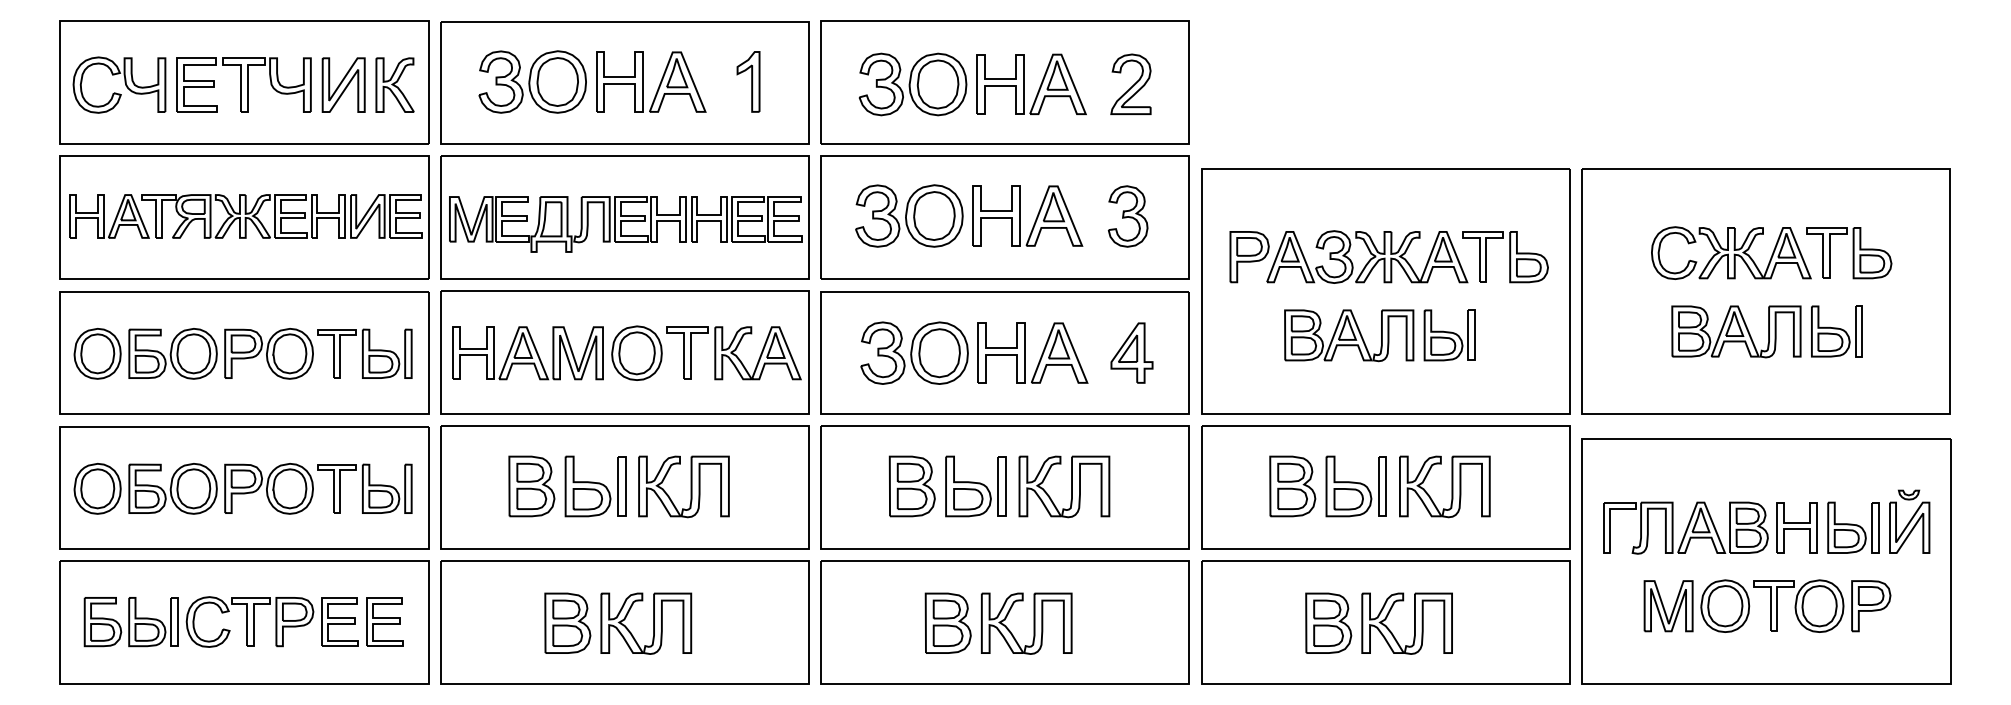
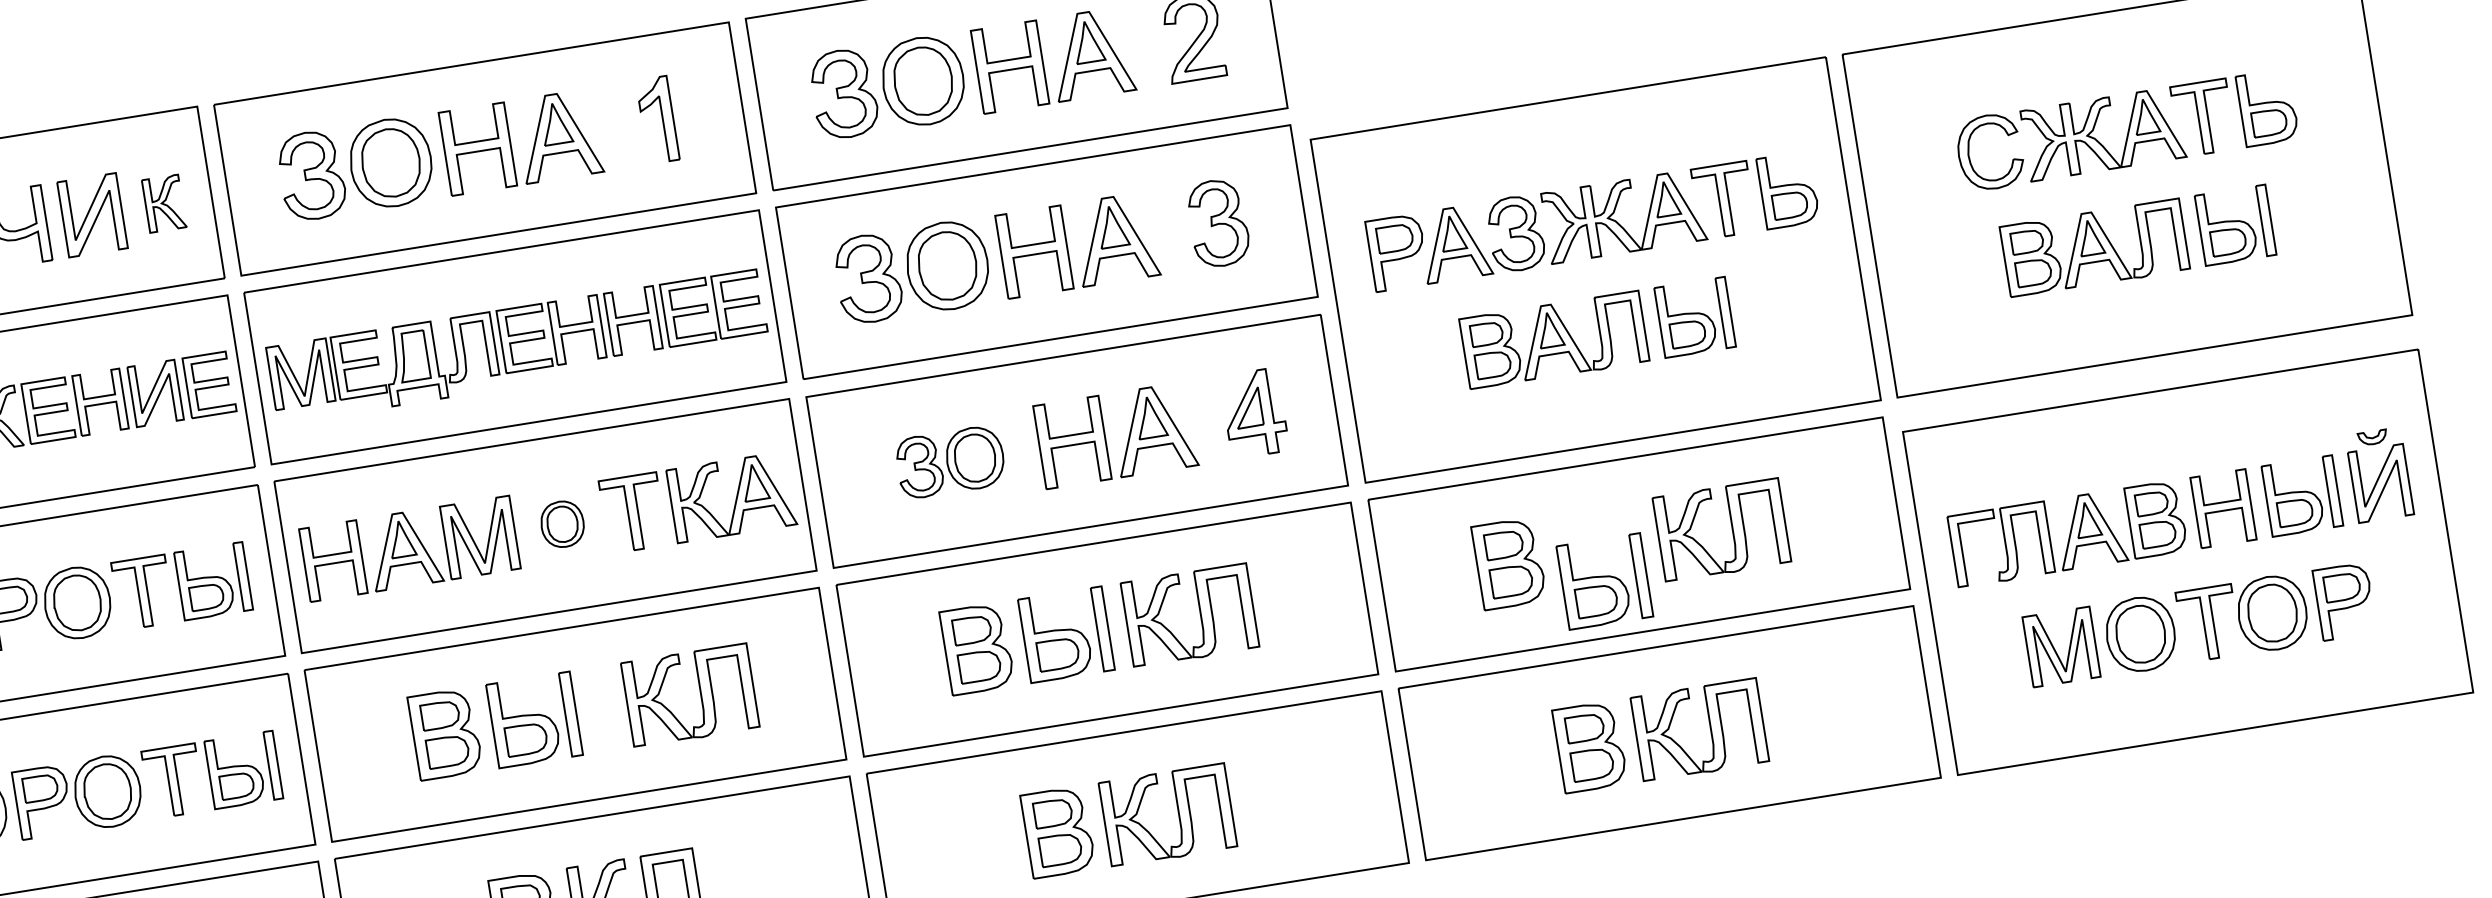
part: (394, 84) -> (163, 202), size x0.7
part: (636, 352) -> (561, 523), size x0.6
part: (914, 352) -> (950, 461), size x0.7
part: (690, 486) -> (699, 693), moved
part: (1355, 486) -> (1603, 581), moved

